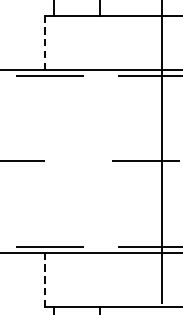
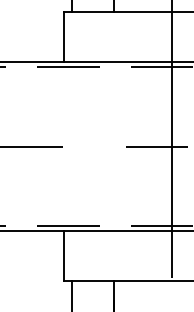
line: (44, 42) -> (63, 36), dashed -> solid
line: (44, 279) -> (63, 255), dashed -> solid

